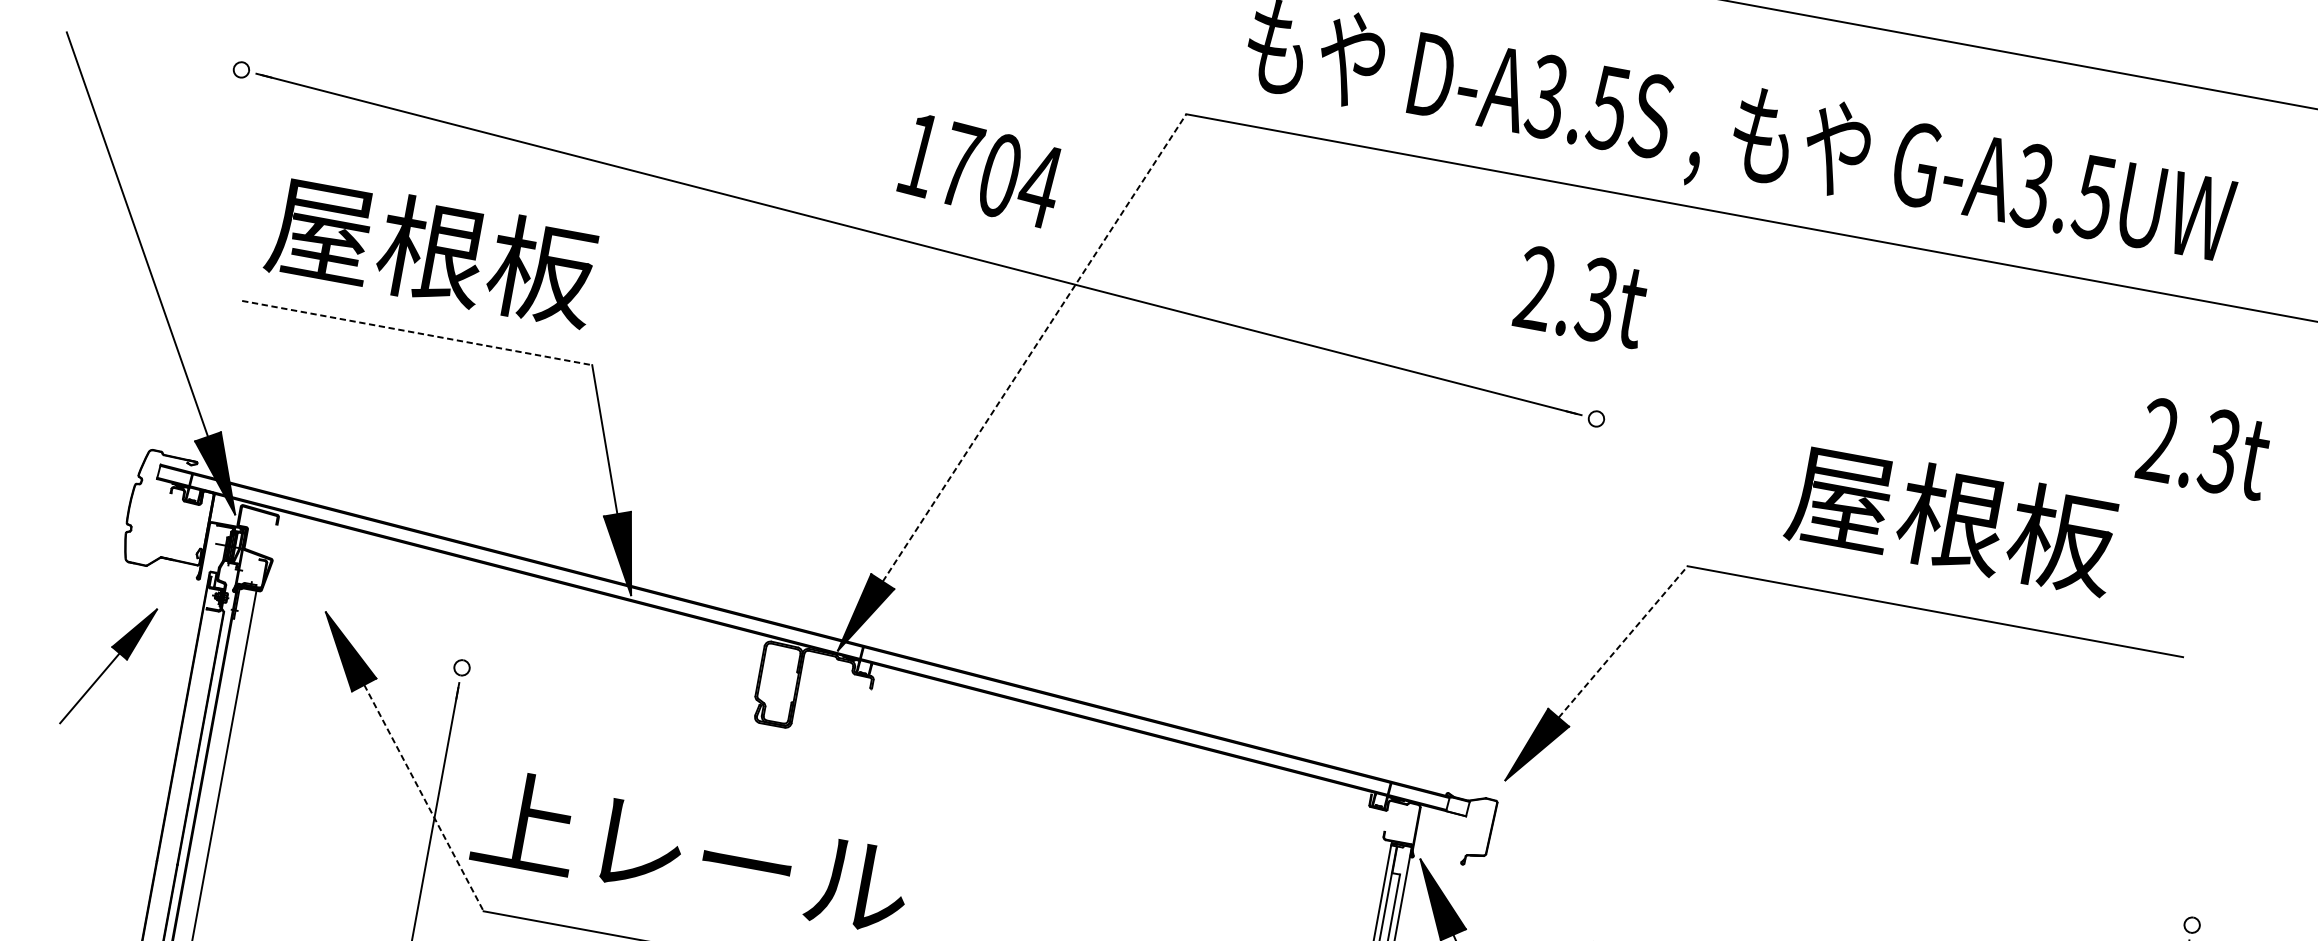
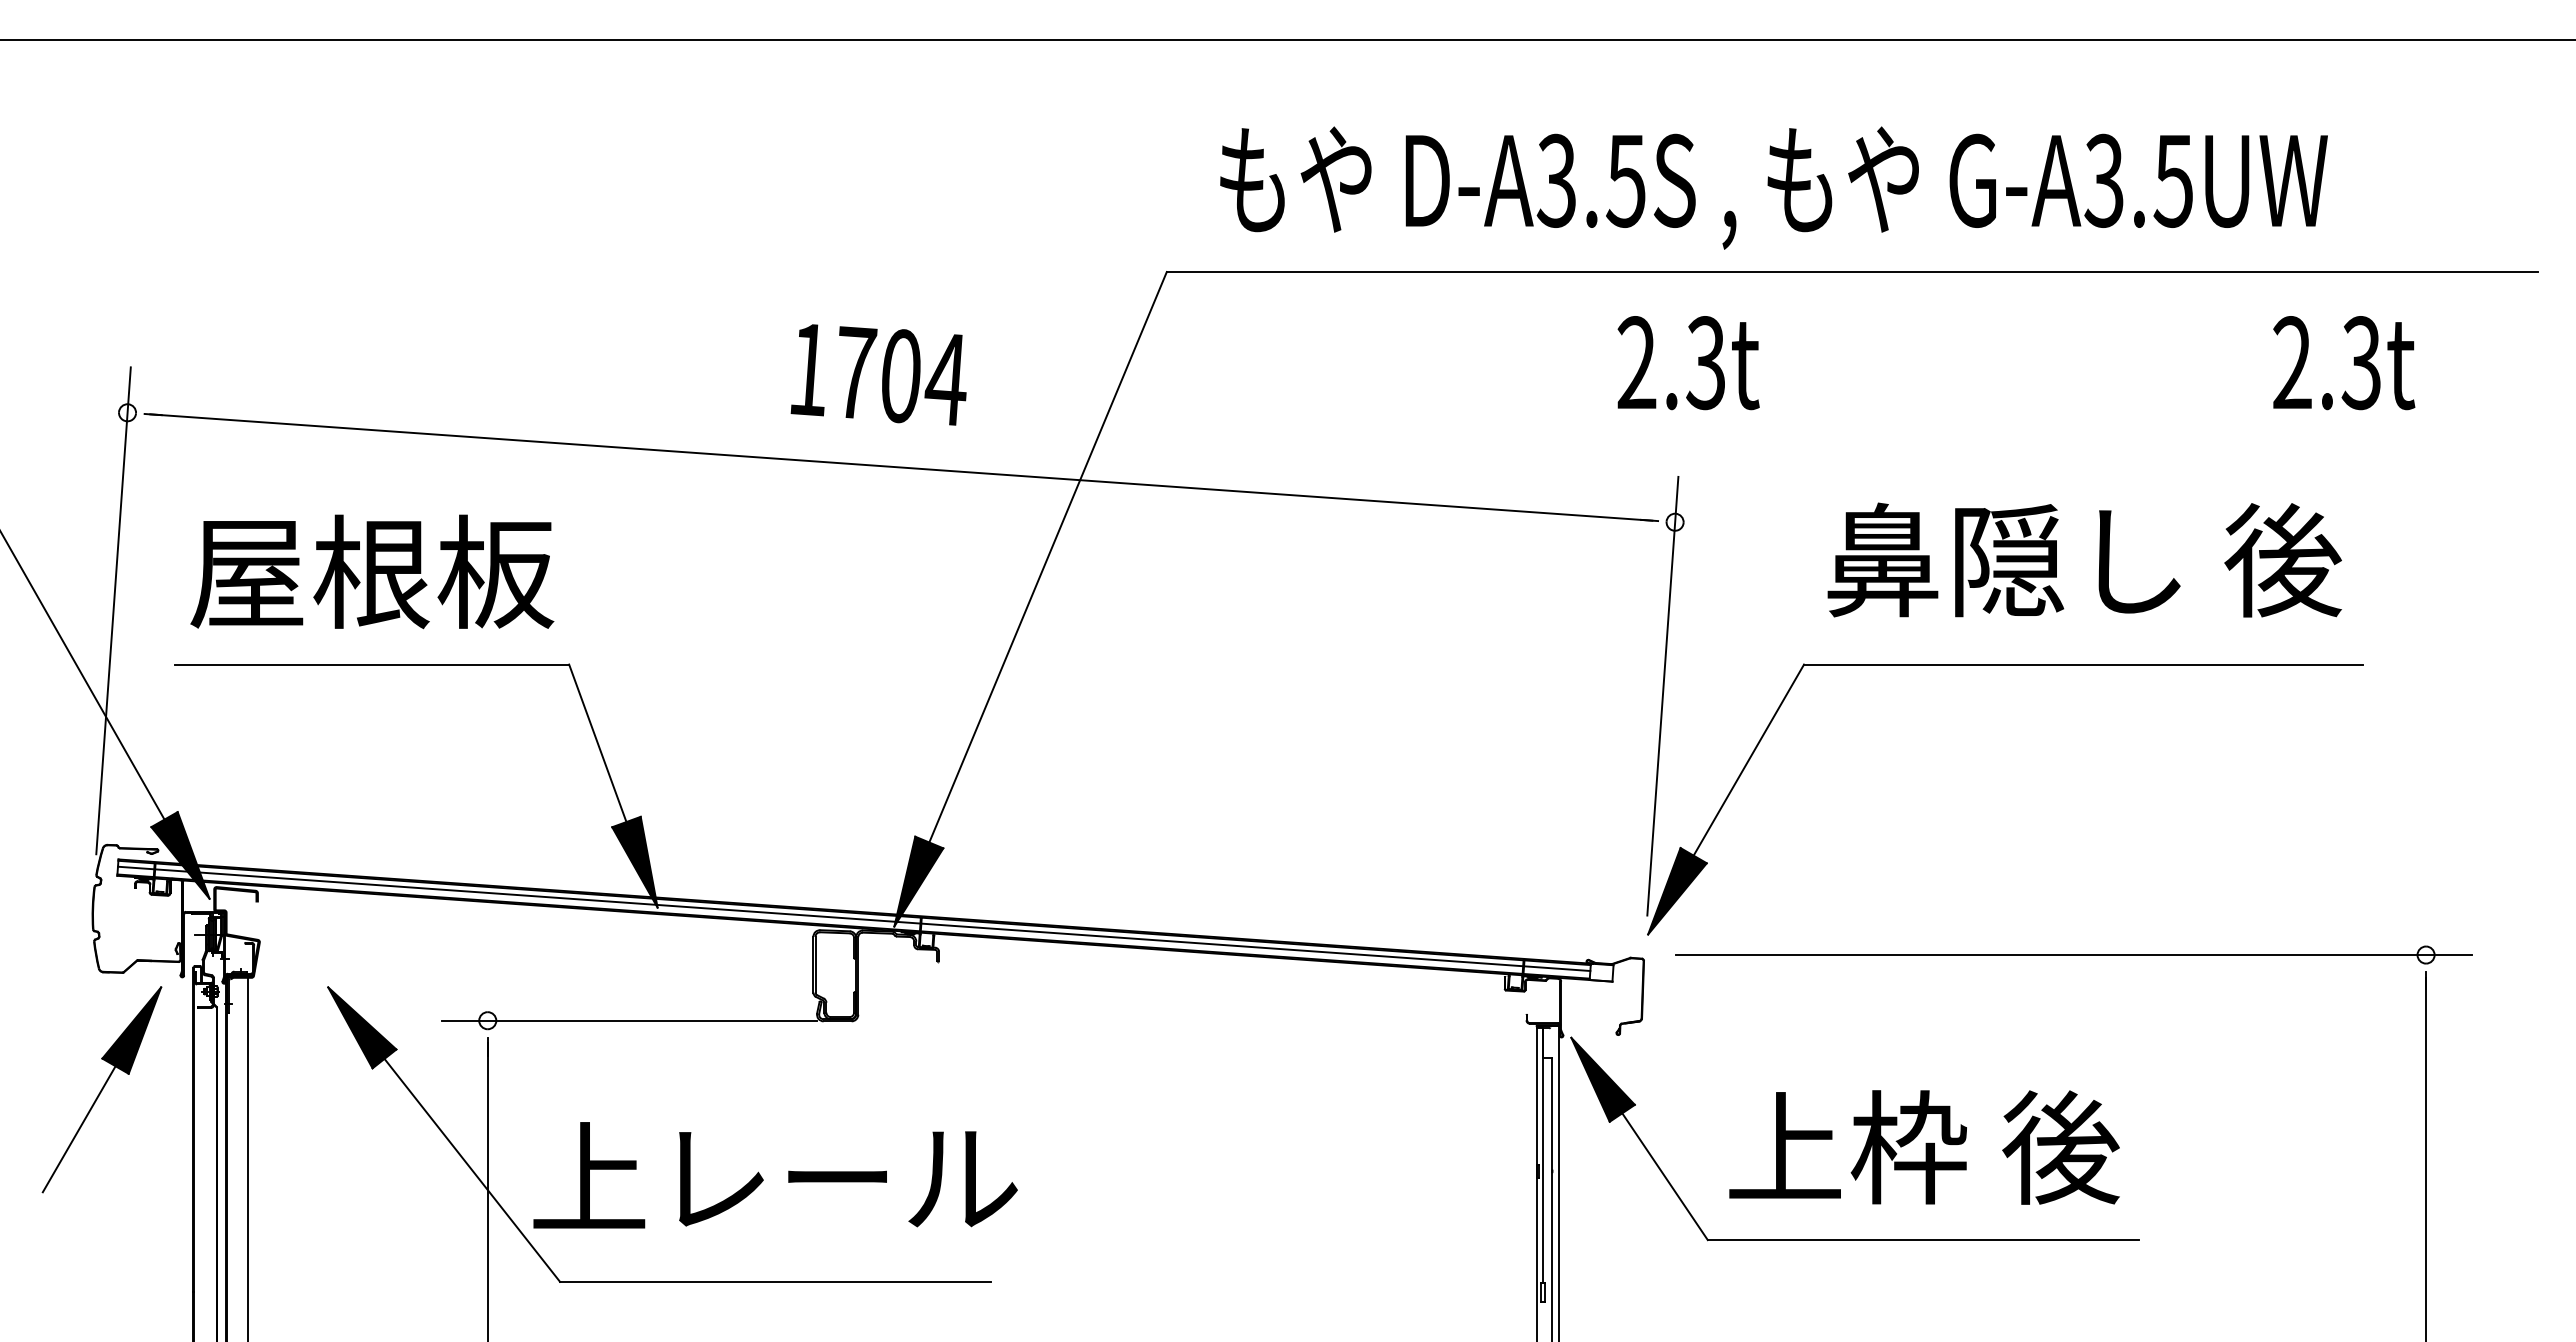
text: (980, 170) -> (878, 374), moved
line: (196, 243) -> (113, 610), added
text: (1581, 297) -> (1688, 363), moved
line: (417, 333) -> (372, 664), dashed -> solid
line: (1034, 348) -> (1048, 557), dashed -> solid
text: (2204, 449) -> (2344, 363), moved
text: (1953, 518) -> (2084, 559), 屋根板 -> 鼻隠し 後
line: (1557, 570) -> (1662, 695), added
line: (803, 636) -> (853, 918), added
line: (1623, 641) -> (1749, 759), dashed -> solid
part: (108, 665) -> (101, 1089), size x1.43
line: (587, 691) -> (629, 1021), added
line: (424, 798) -> (472, 1170), dashed -> solid
line: (1879, 868) -> (2073, 955), added

